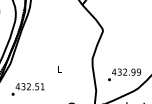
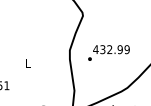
text: (124, 74) -> (108, 52), moved

